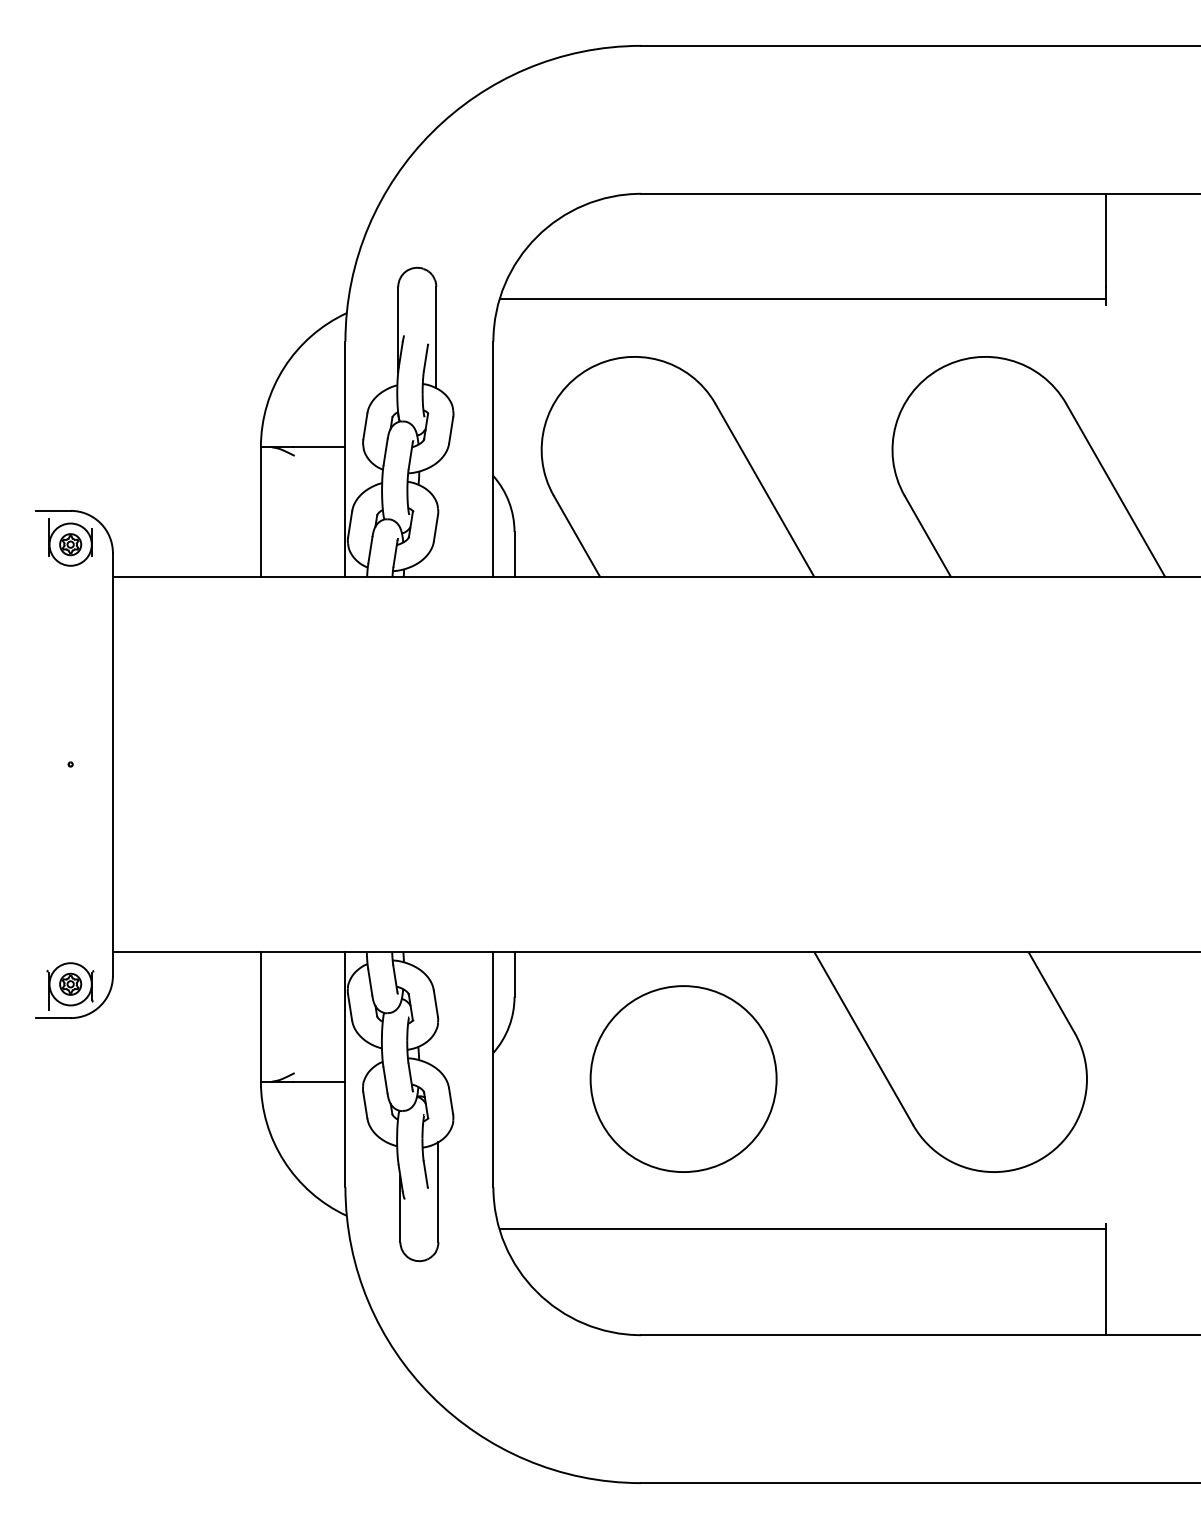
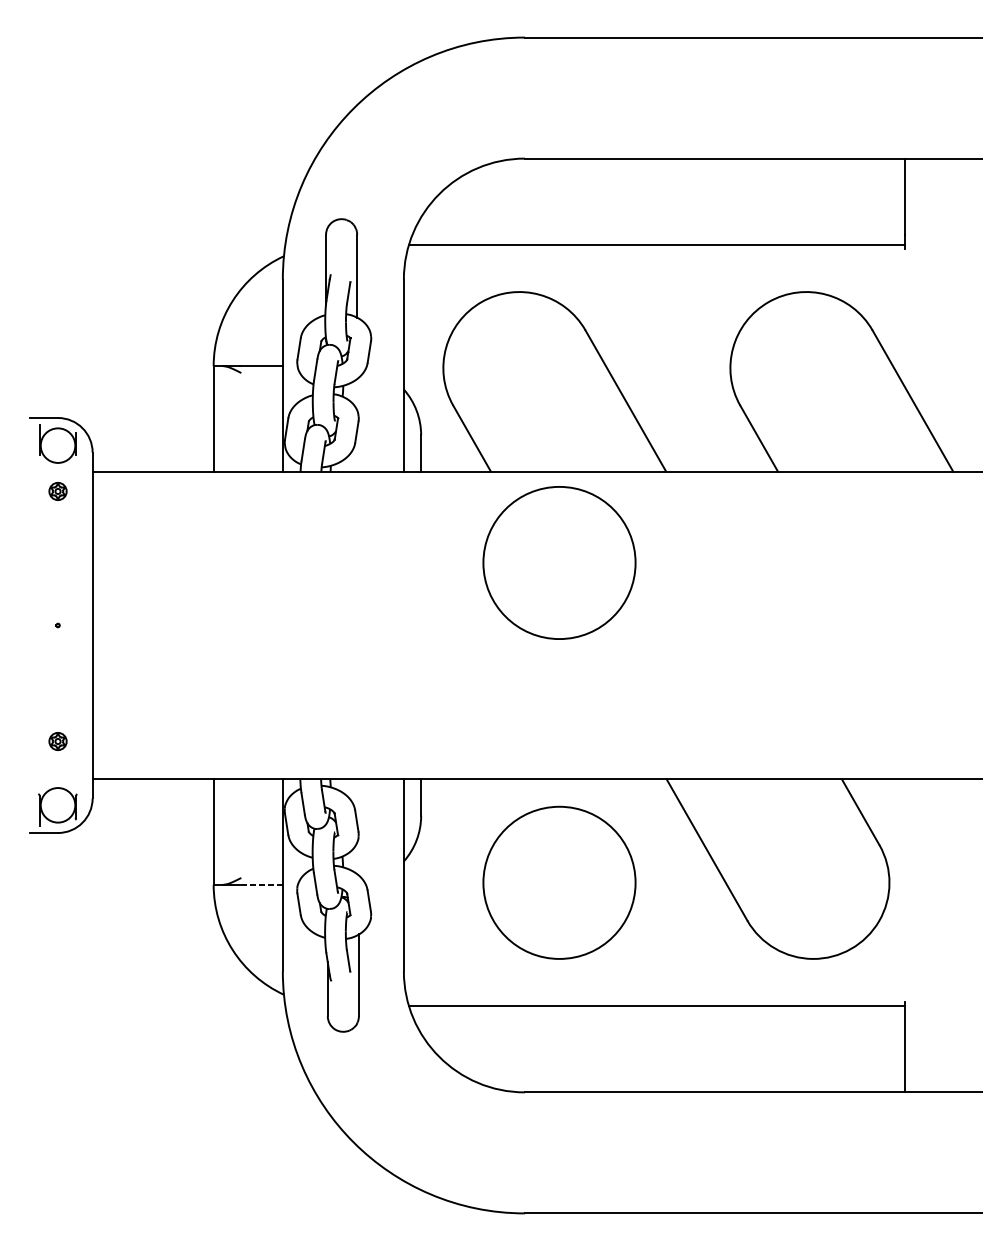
part: (70, 544) -> (57, 491), moved
circle: (683, 687) -> (559, 562), added
part: (70, 983) -> (57, 740), moved
line: (318, 1081) -> (260, 884), solid -> dashed

